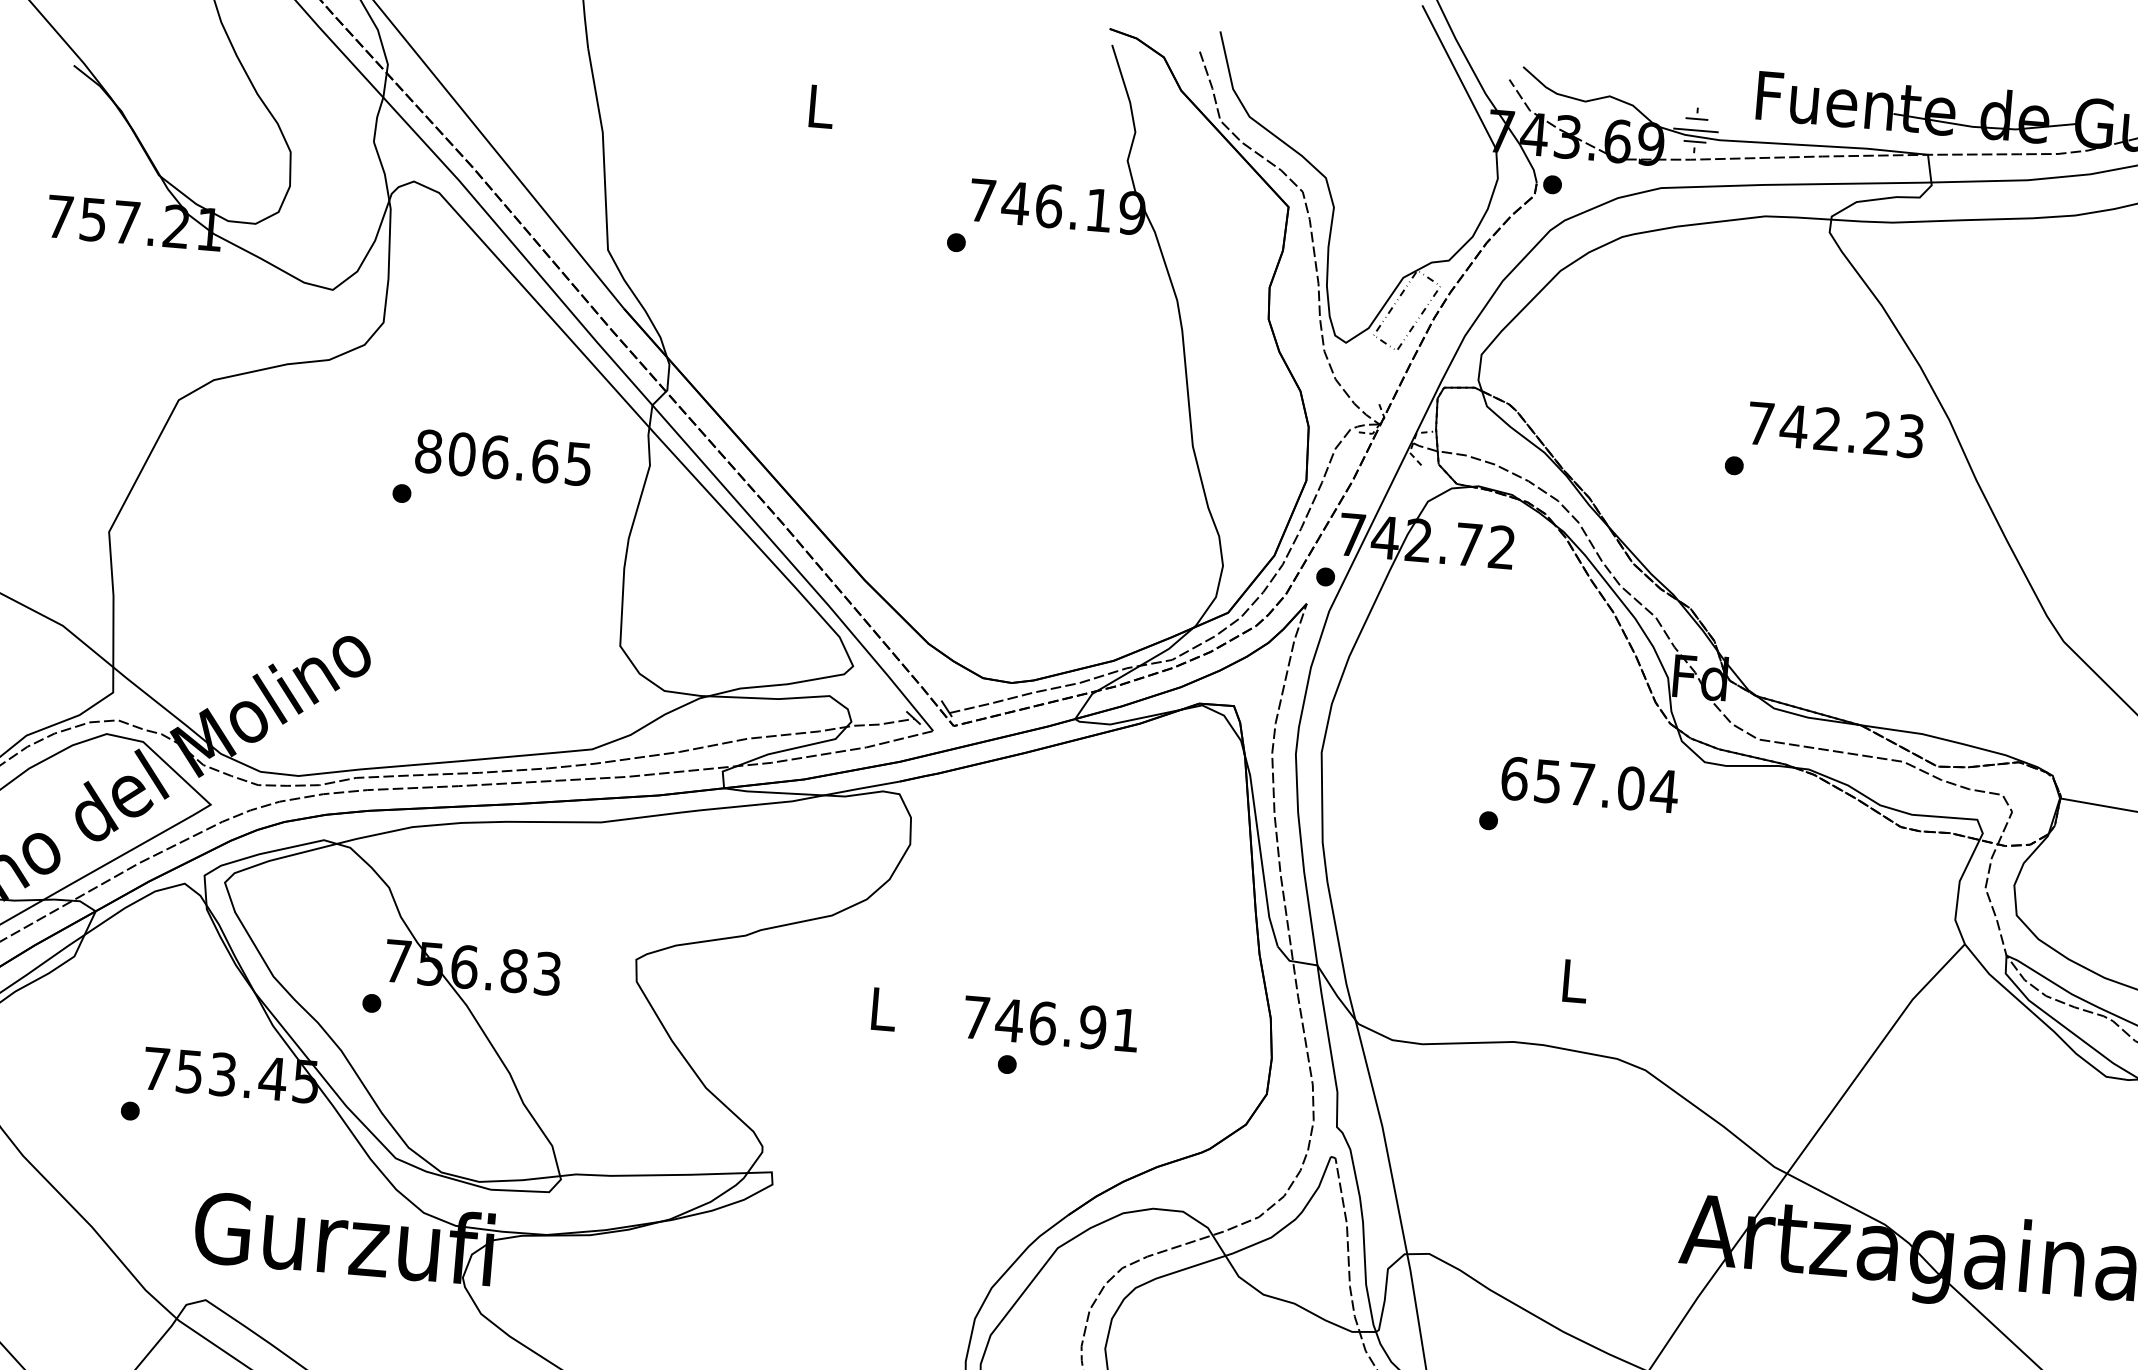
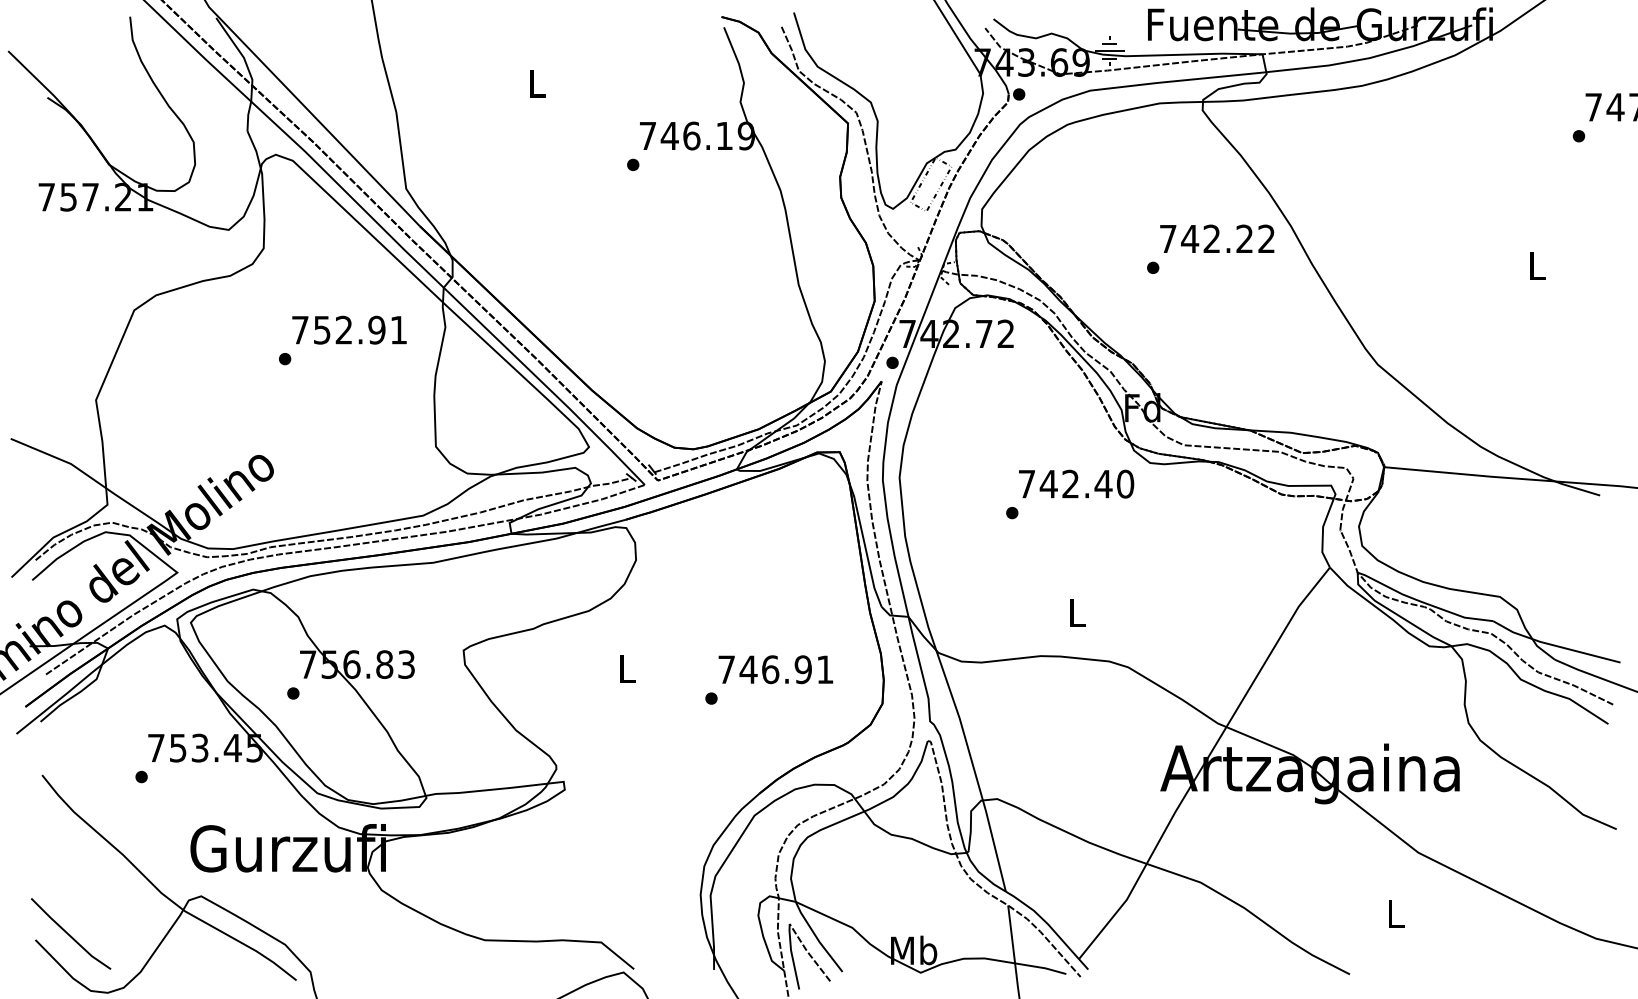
text: (1910, 437) -> (1266, 239), 742.23 -> 742.22
text: (502, 456) -> (348, 329), 806.65 -> 752.91
text: (1590, 783) -> (1076, 483), 657.04 -> 742.40
text: (1050, 1023) -> (775, 669), moved

